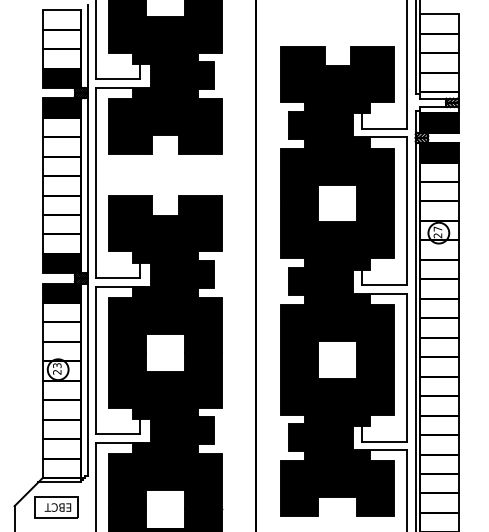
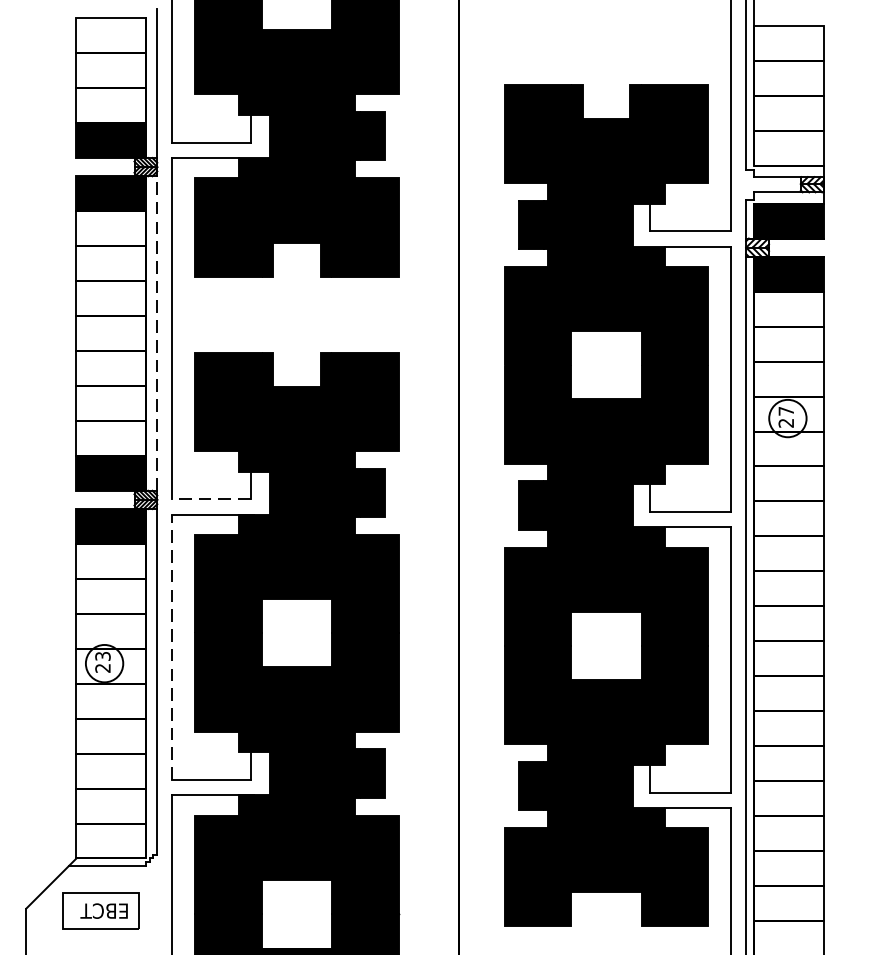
line: (87, 185) -> (157, 332), solid -> dashed
line: (117, 278) -> (211, 499), solid -> dashed
line: (96, 360) -> (173, 647), solid -> dashed

